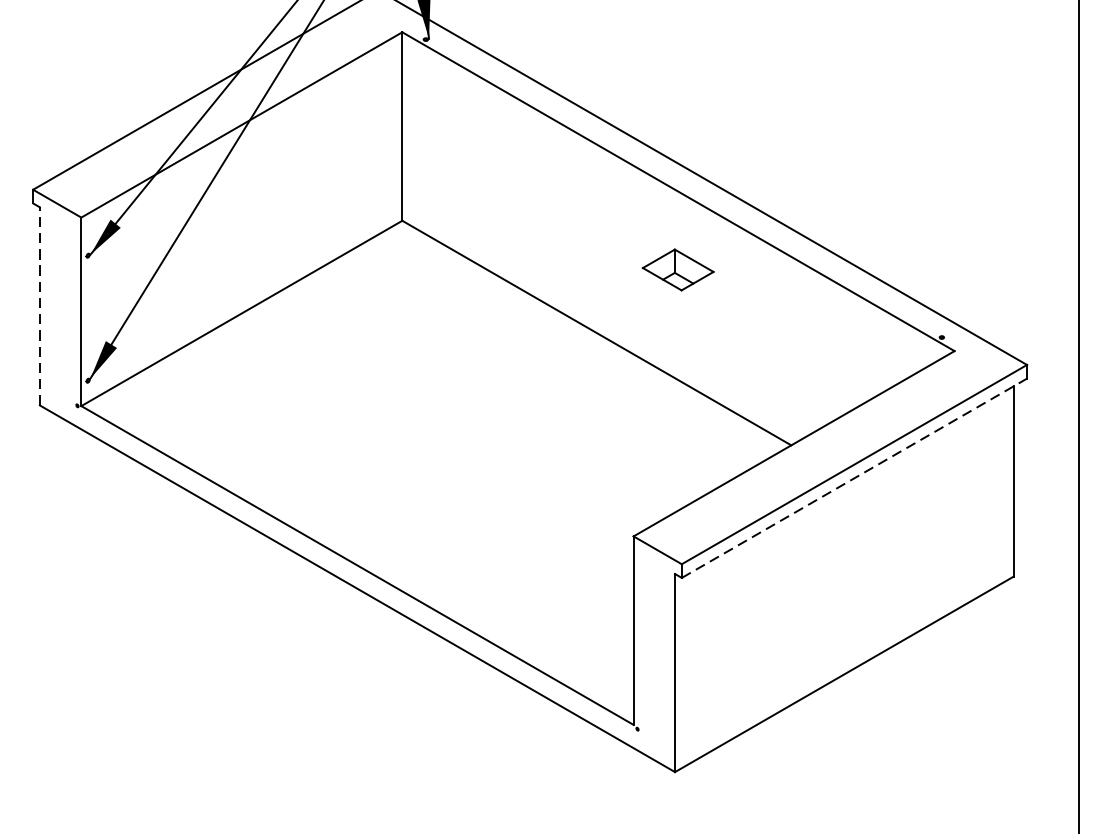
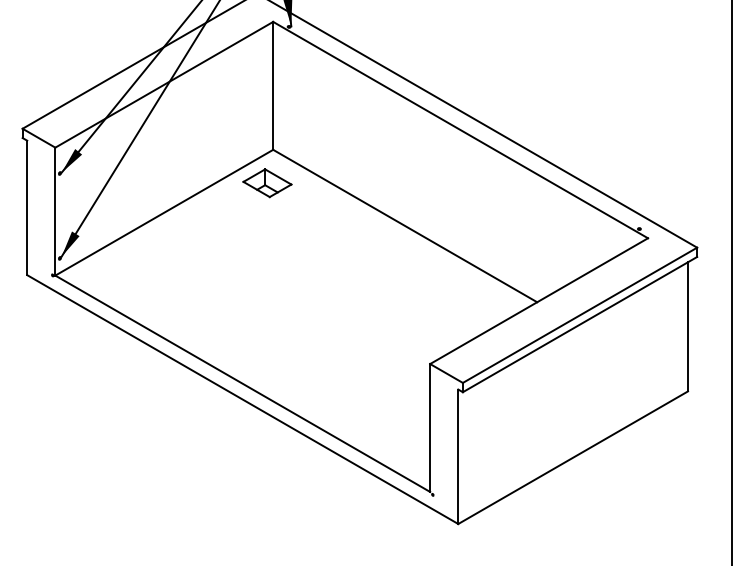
part: (678, 270) -> (267, 183), moved
line: (40, 305) -> (27, 207), dashed -> solid
line: (855, 478) -> (580, 324), dashed -> solid

